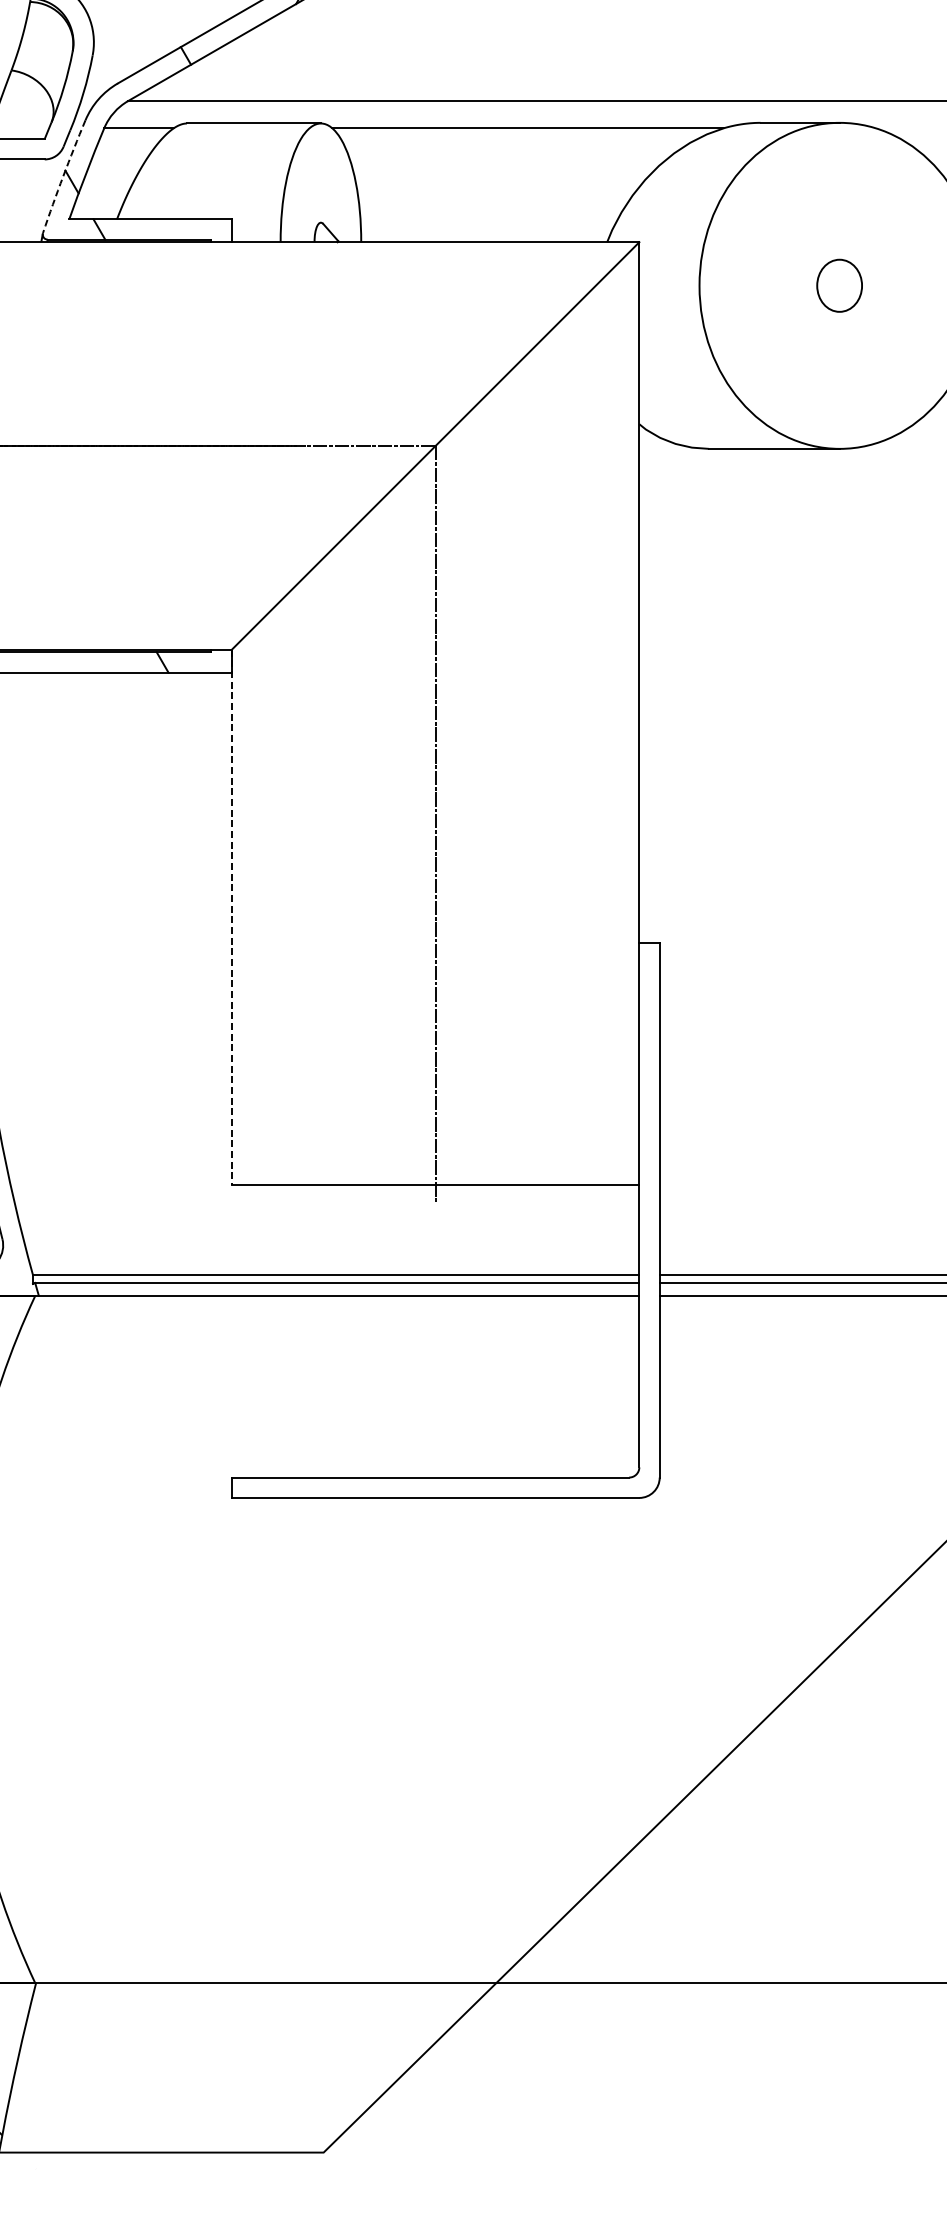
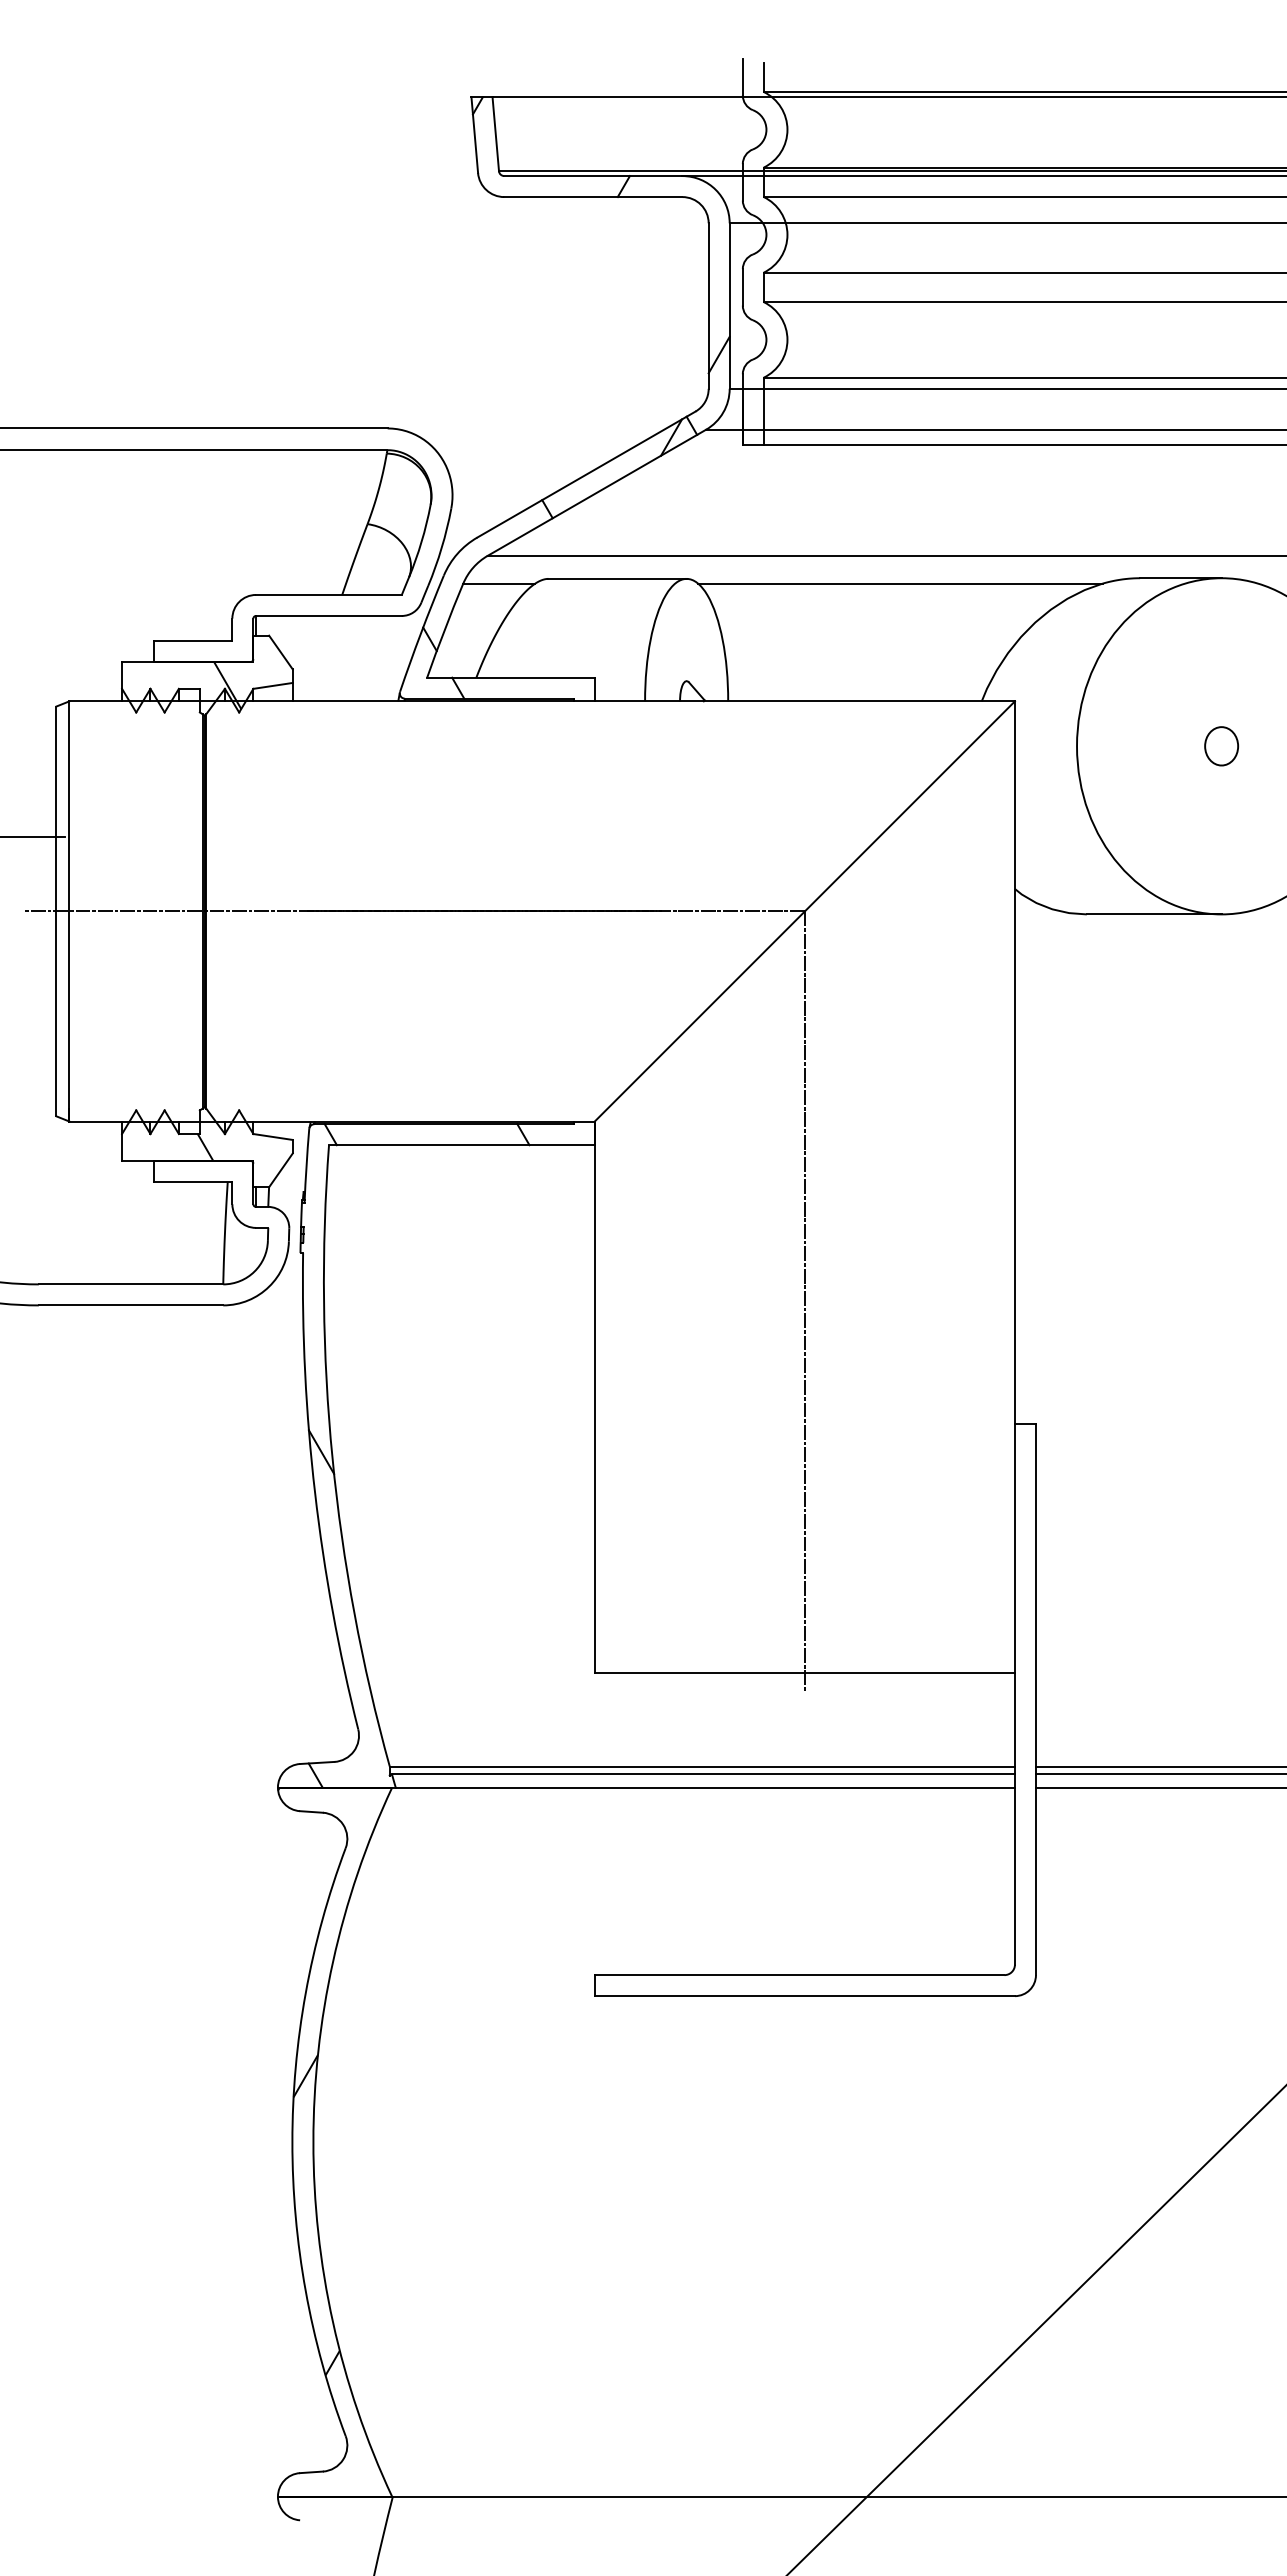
arc: (63, 176) -> (421, 633), dashed -> solid
part: (839, 286) -> (1221, 746), size x0.71
line: (231, 917) -> (594, 1397), dashed -> solid

